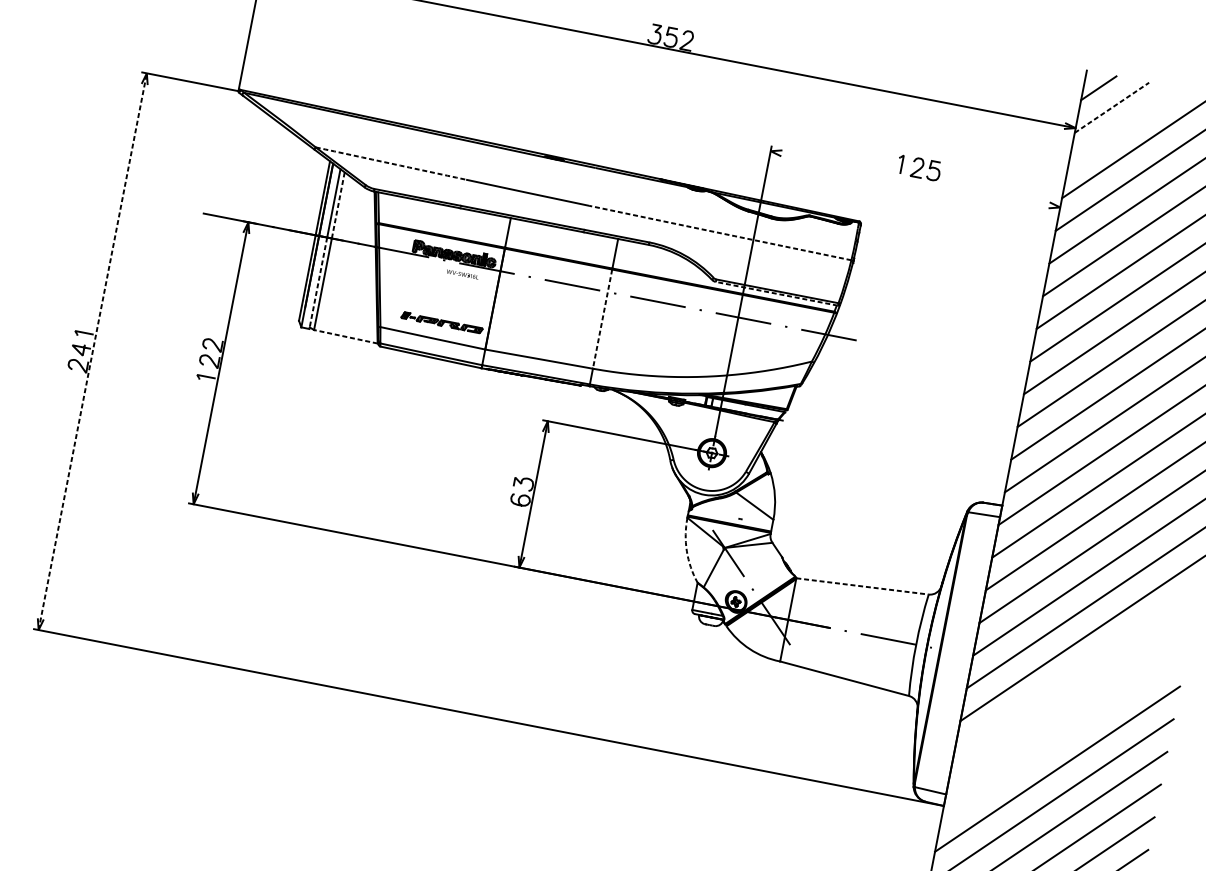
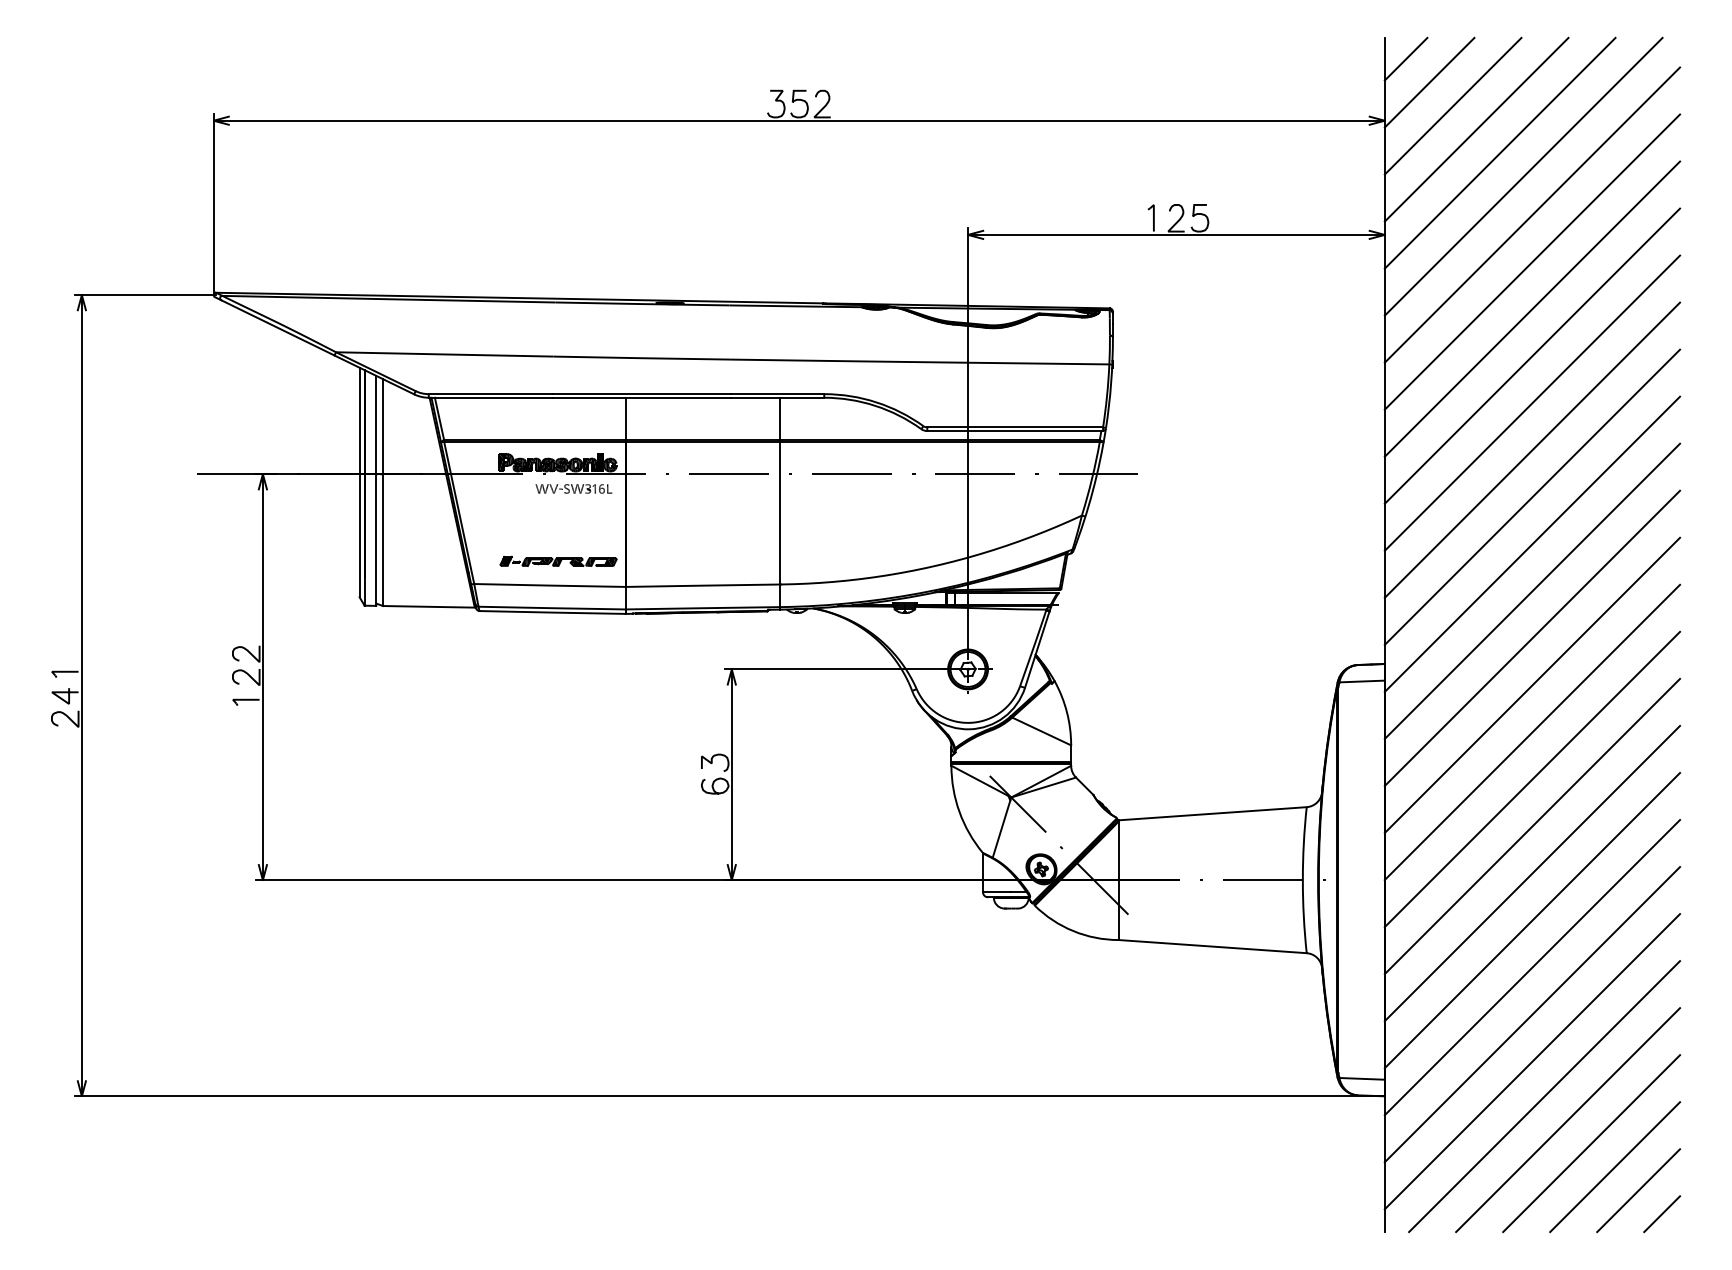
line: (1111, 107) -> (1429, 82), dashed -> solid
line: (1124, 126) -> (1452, 105), added
arc: (390, 163) -> (444, 354), dashed -> solid
line: (915, 179) -> (1176, 234), added
line: (337, 205) -> (382, 426), dashed -> solid
line: (719, 233) -> (919, 362), dashed -> solid
part: (462, 274) -> (573, 488), size x1.67
line: (318, 283) -> (376, 540), dashed -> solid
line: (776, 294) -> (1014, 431), dashed -> solid
line: (602, 319) -> (780, 513), dashed -> solid
line: (345, 336) -> (428, 606), dashed -> solid
line: (92, 351) -> (81, 695), dashed -> solid
arc: (686, 551) -> (959, 812), dashed -> solid
line: (863, 586) -> (1213, 813), dashed -> solid
line: (1076, 671) -> (1532, 873), added
line: (1070, 703) -> (1532, 920), added
line: (1063, 736) -> (1532, 967), added

